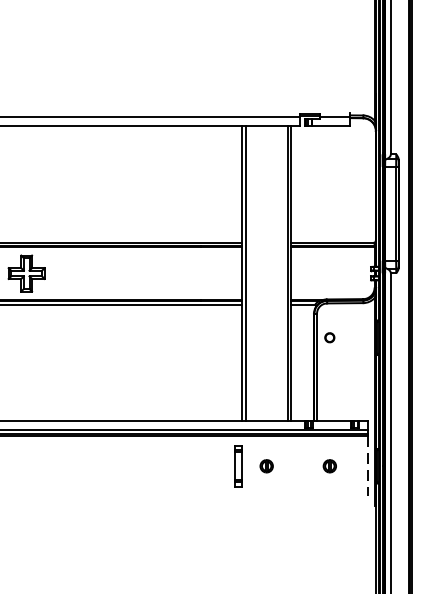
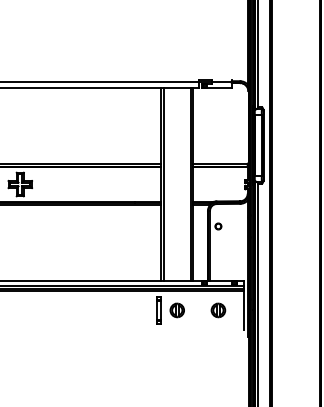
part: (265, 466) -> (176, 310), size x1.67
part: (329, 466) -> (218, 310), size x1.67
line: (368, 466) -> (243, 310), dashed -> solid

